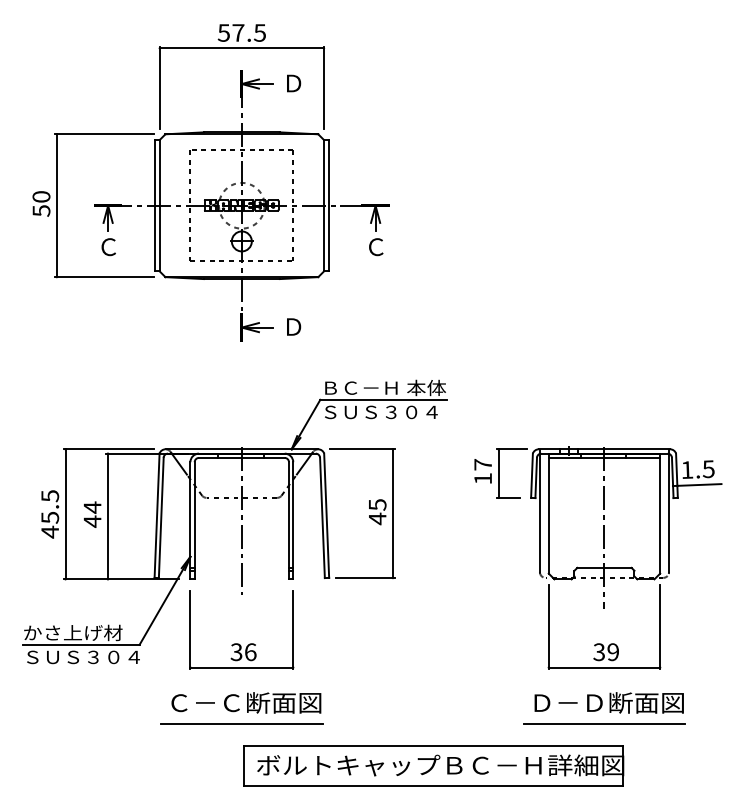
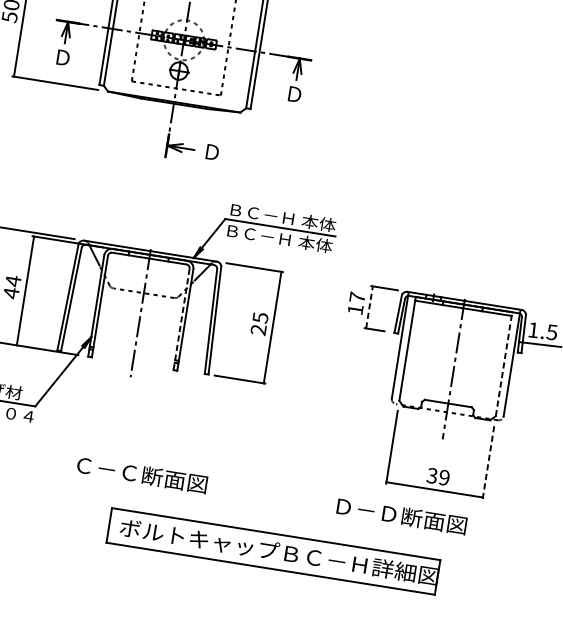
text: (108, 247) -> (62, 58), Ｃ -> Ｄ
text: (376, 247) -> (294, 94), Ｃ -> Ｄ
text: (385, 412) -> (280, 238), ＳＵＳ３０４ -> ＢＣ－Ｈ 本体
line: (498, 473) -> (369, 307), solid -> dashed
line: (660, 513) -> (504, 364), solid -> dashed
text: (377, 518) -> (258, 329), 45 -> 25
line: (288, 520) -> (181, 319), solid -> dashed
line: (660, 626) -> (488, 461), solid -> dashed
part: (238, 643) -> (121, 418), removed
text: (246, 702) -> (142, 474), moved
text: (608, 702) -> (401, 515), moved
line: (241, 723) -> (112, 488), removed
line: (604, 723) -> (427, 538), removed

